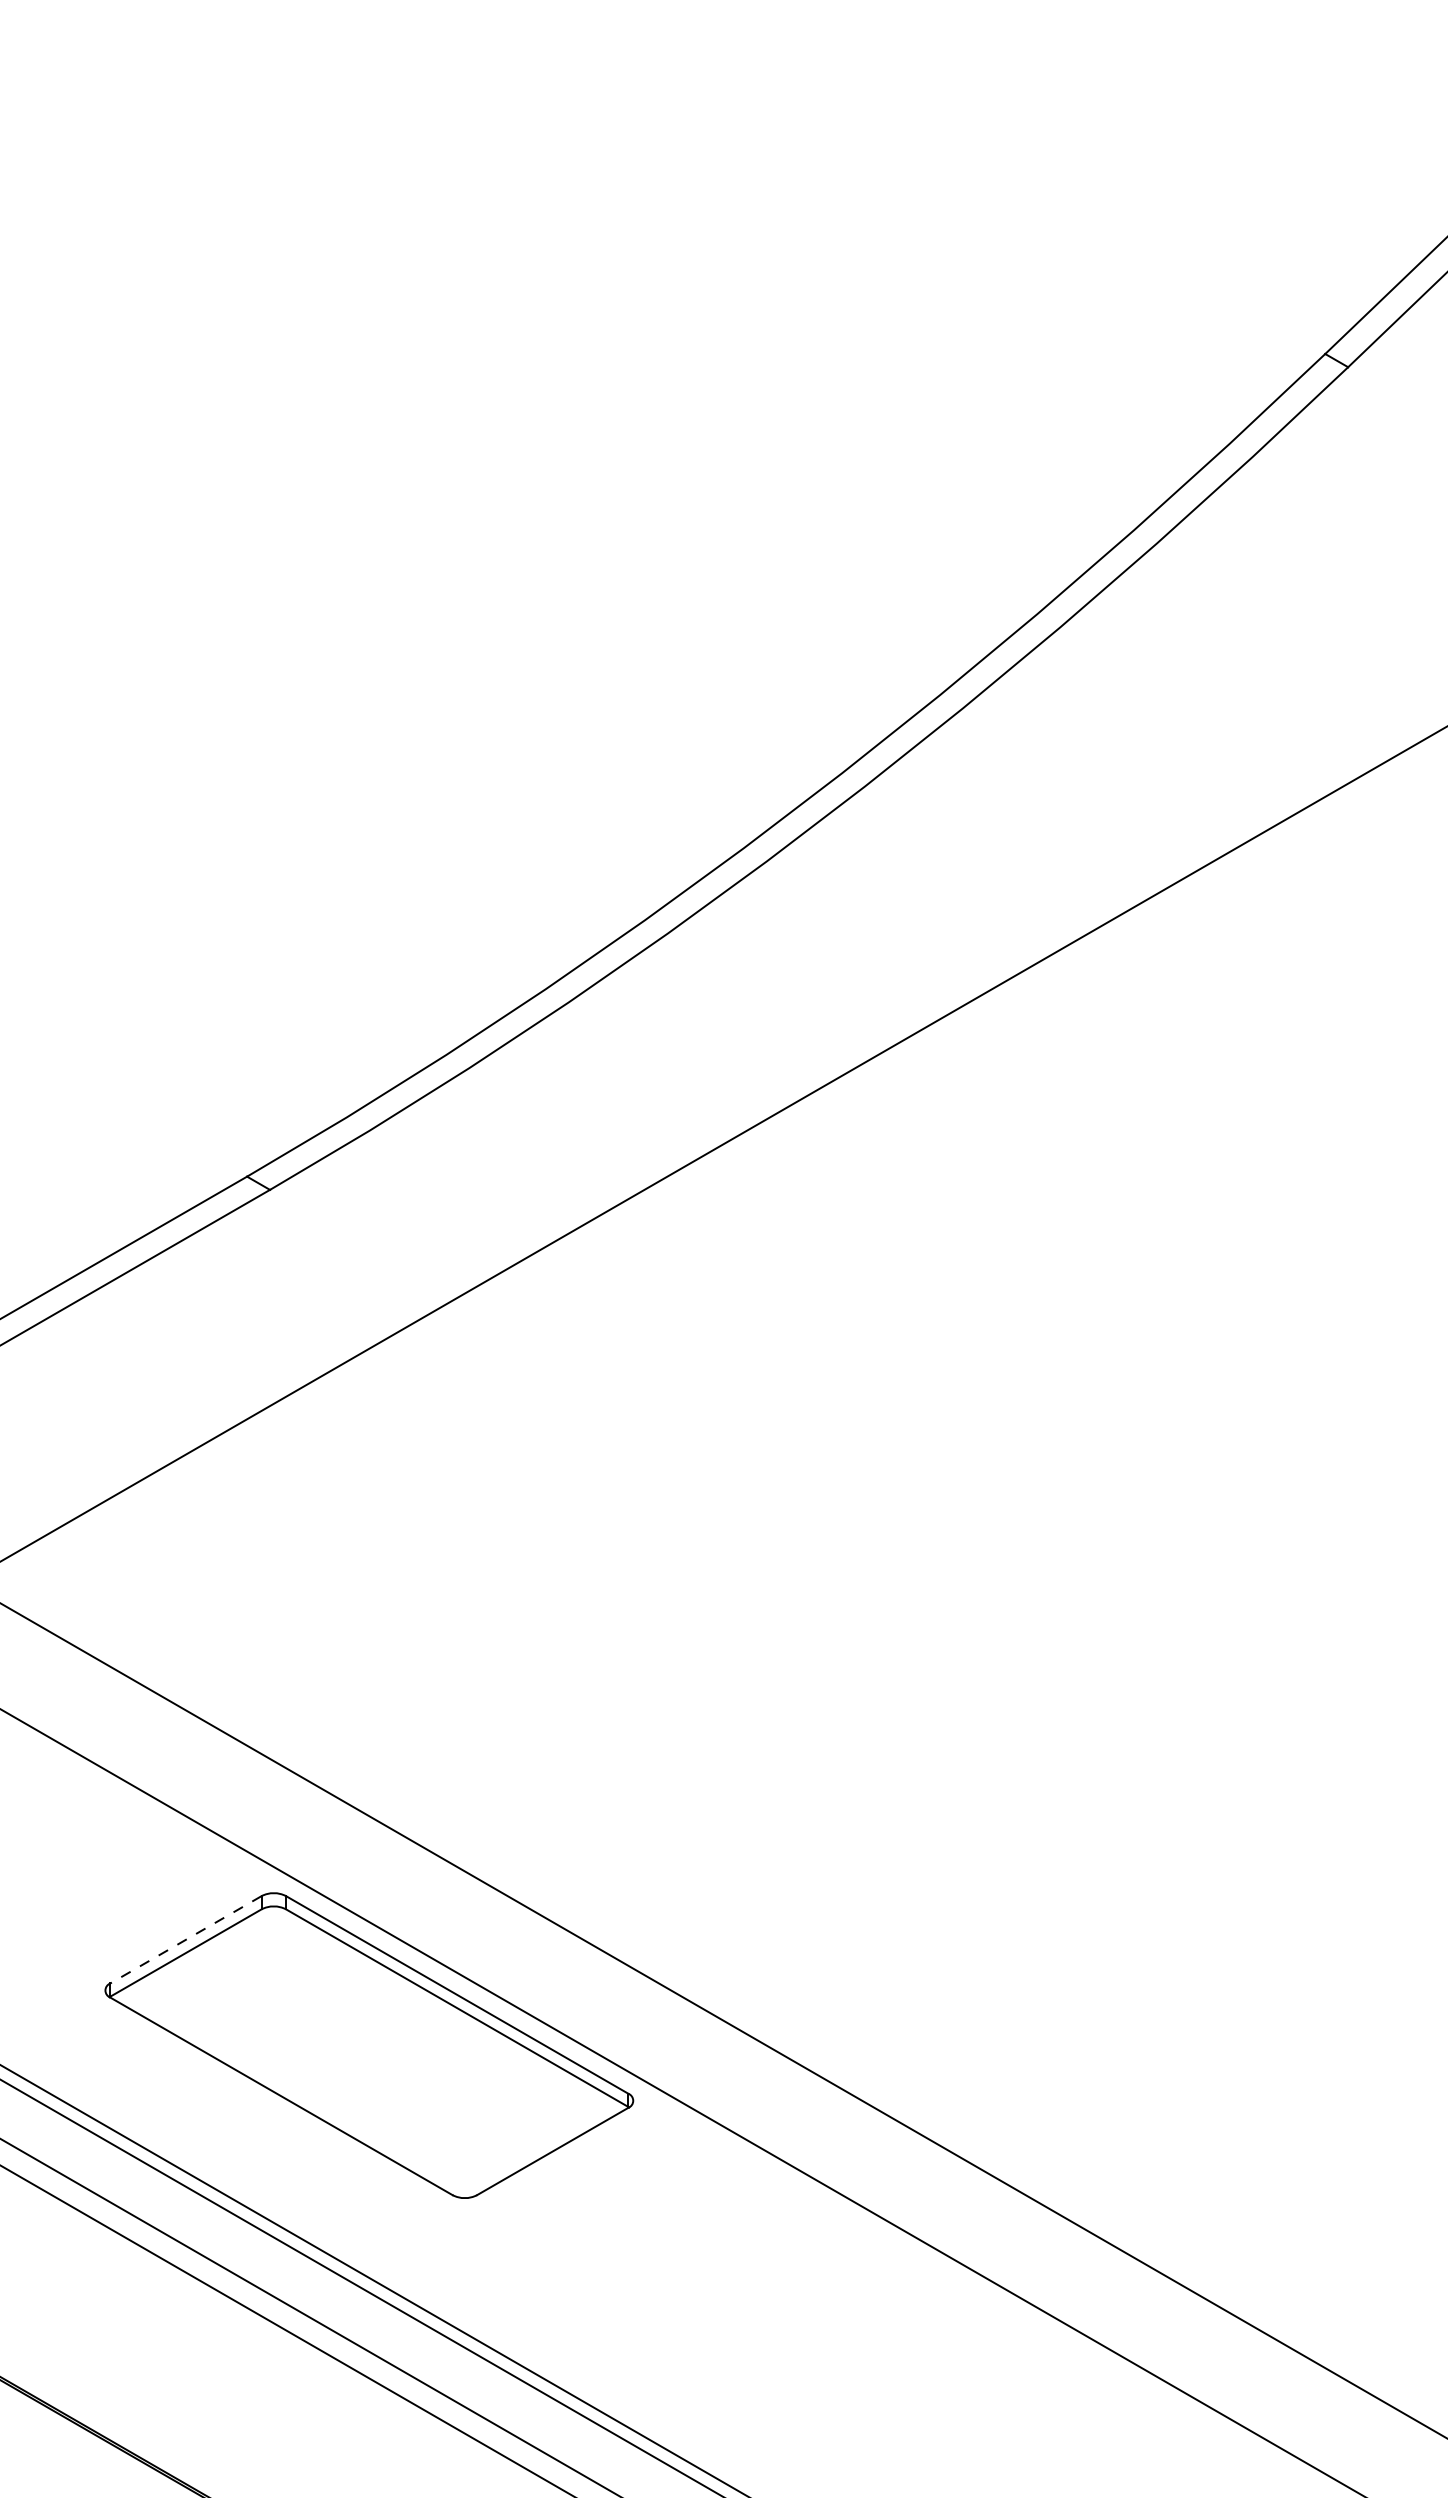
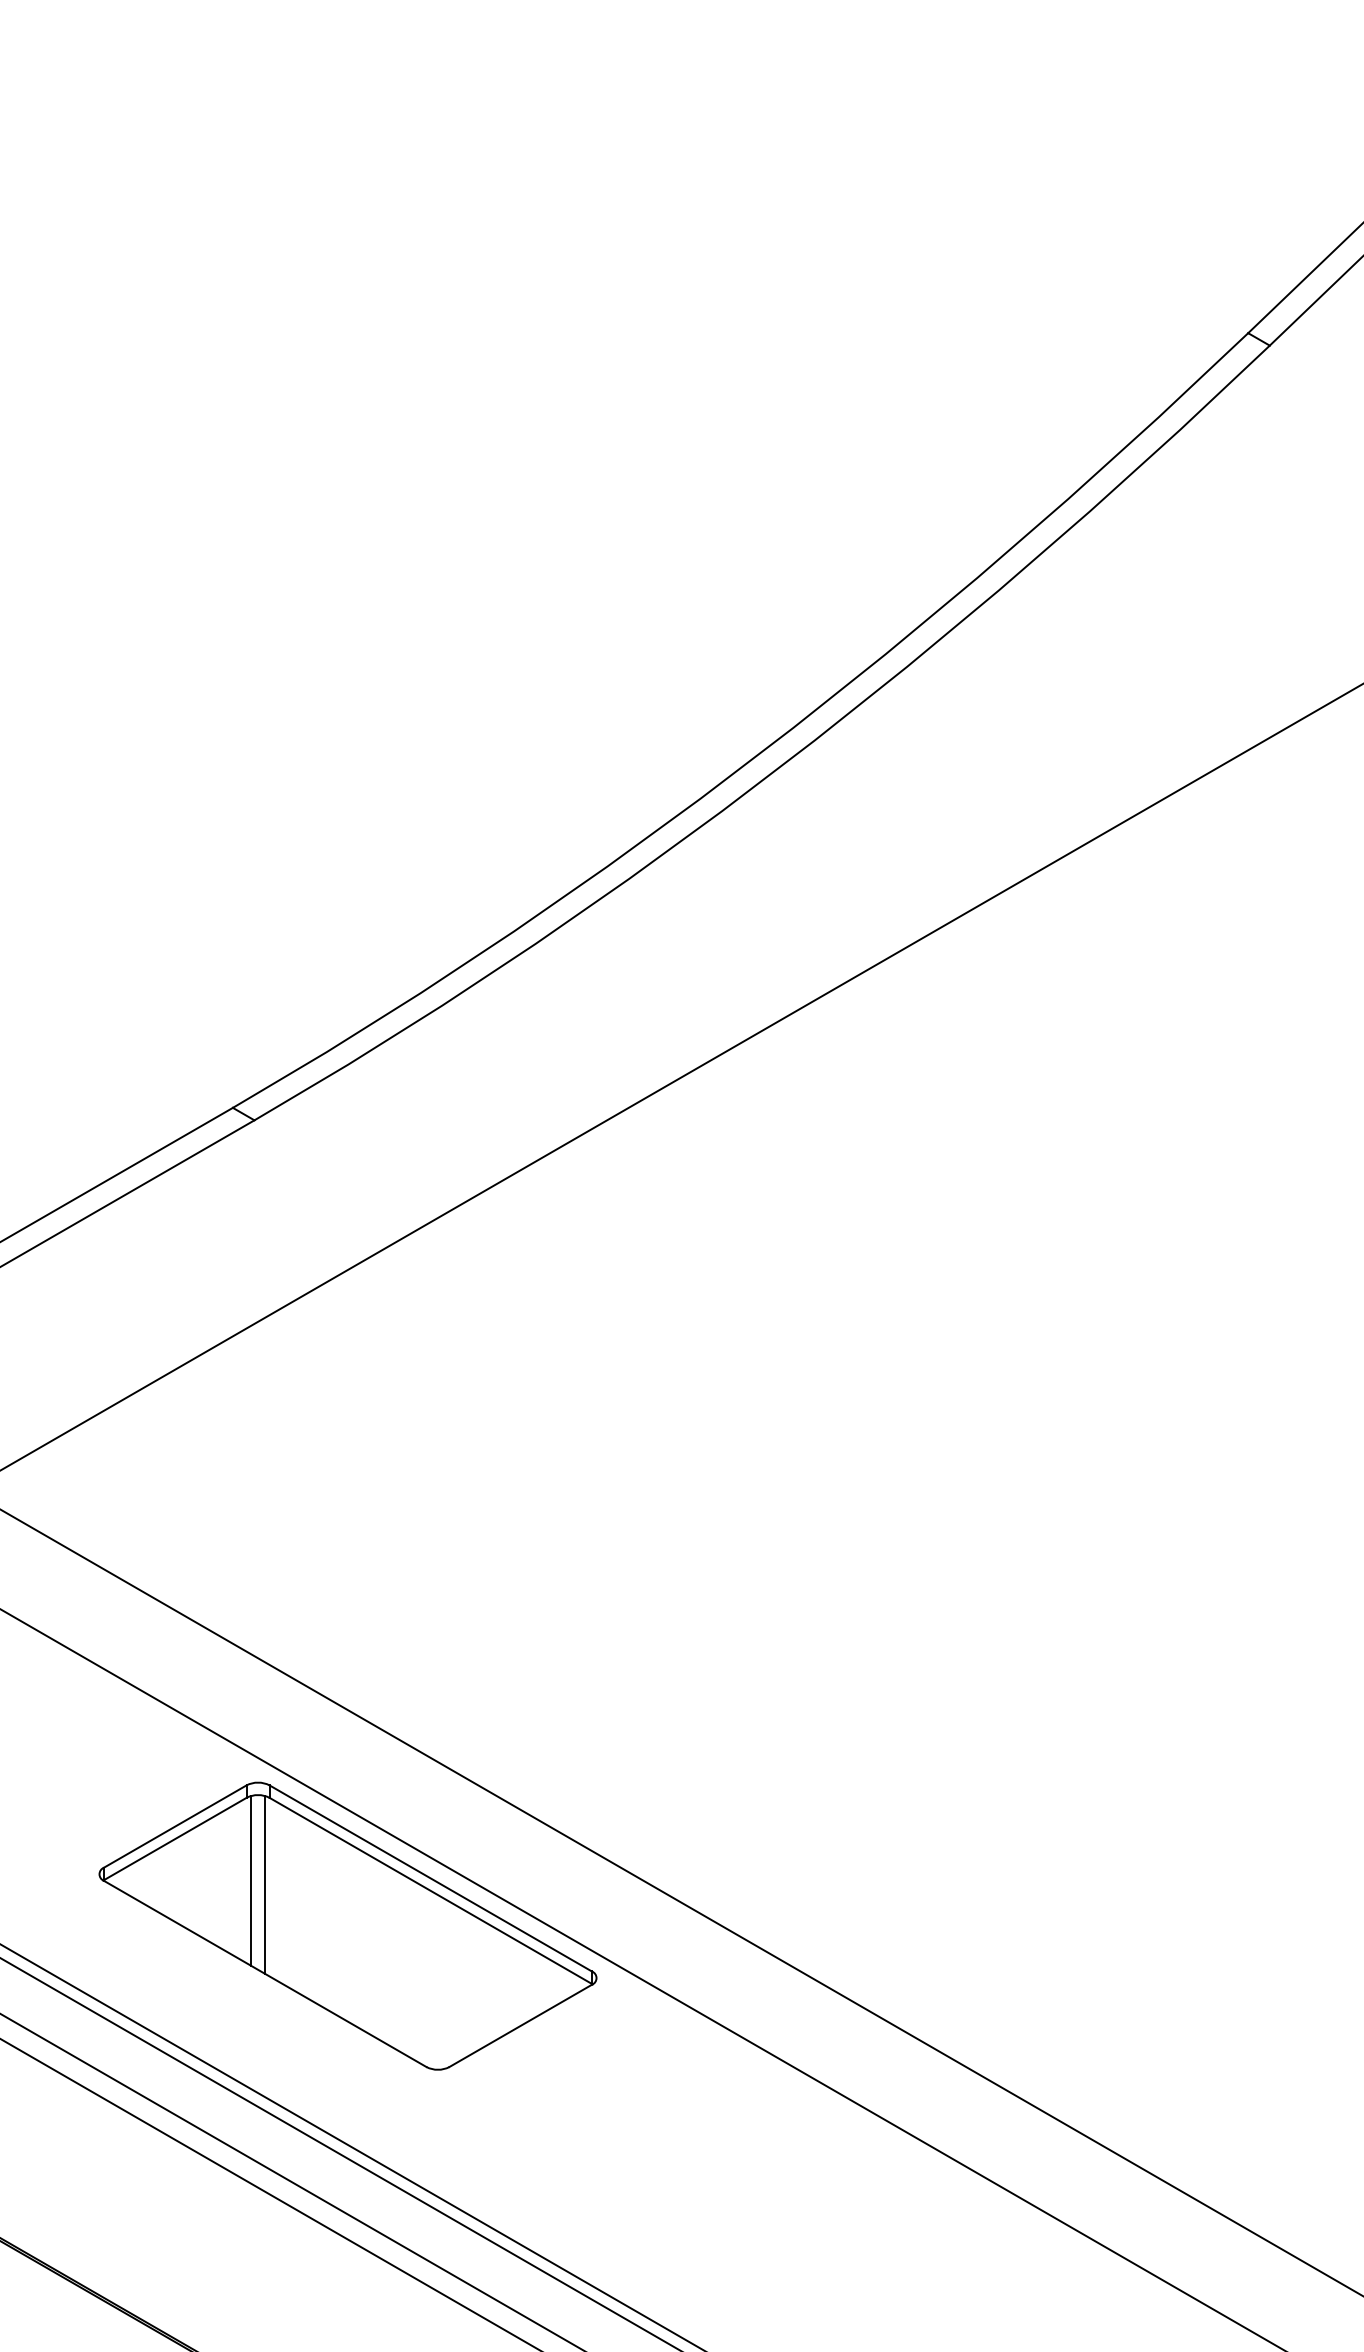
line: (185, 1940) -> (174, 1827), dashed -> solid
line: (266, 1997) -> (251, 1880), added
line: (281, 2001) -> (265, 1884), added

